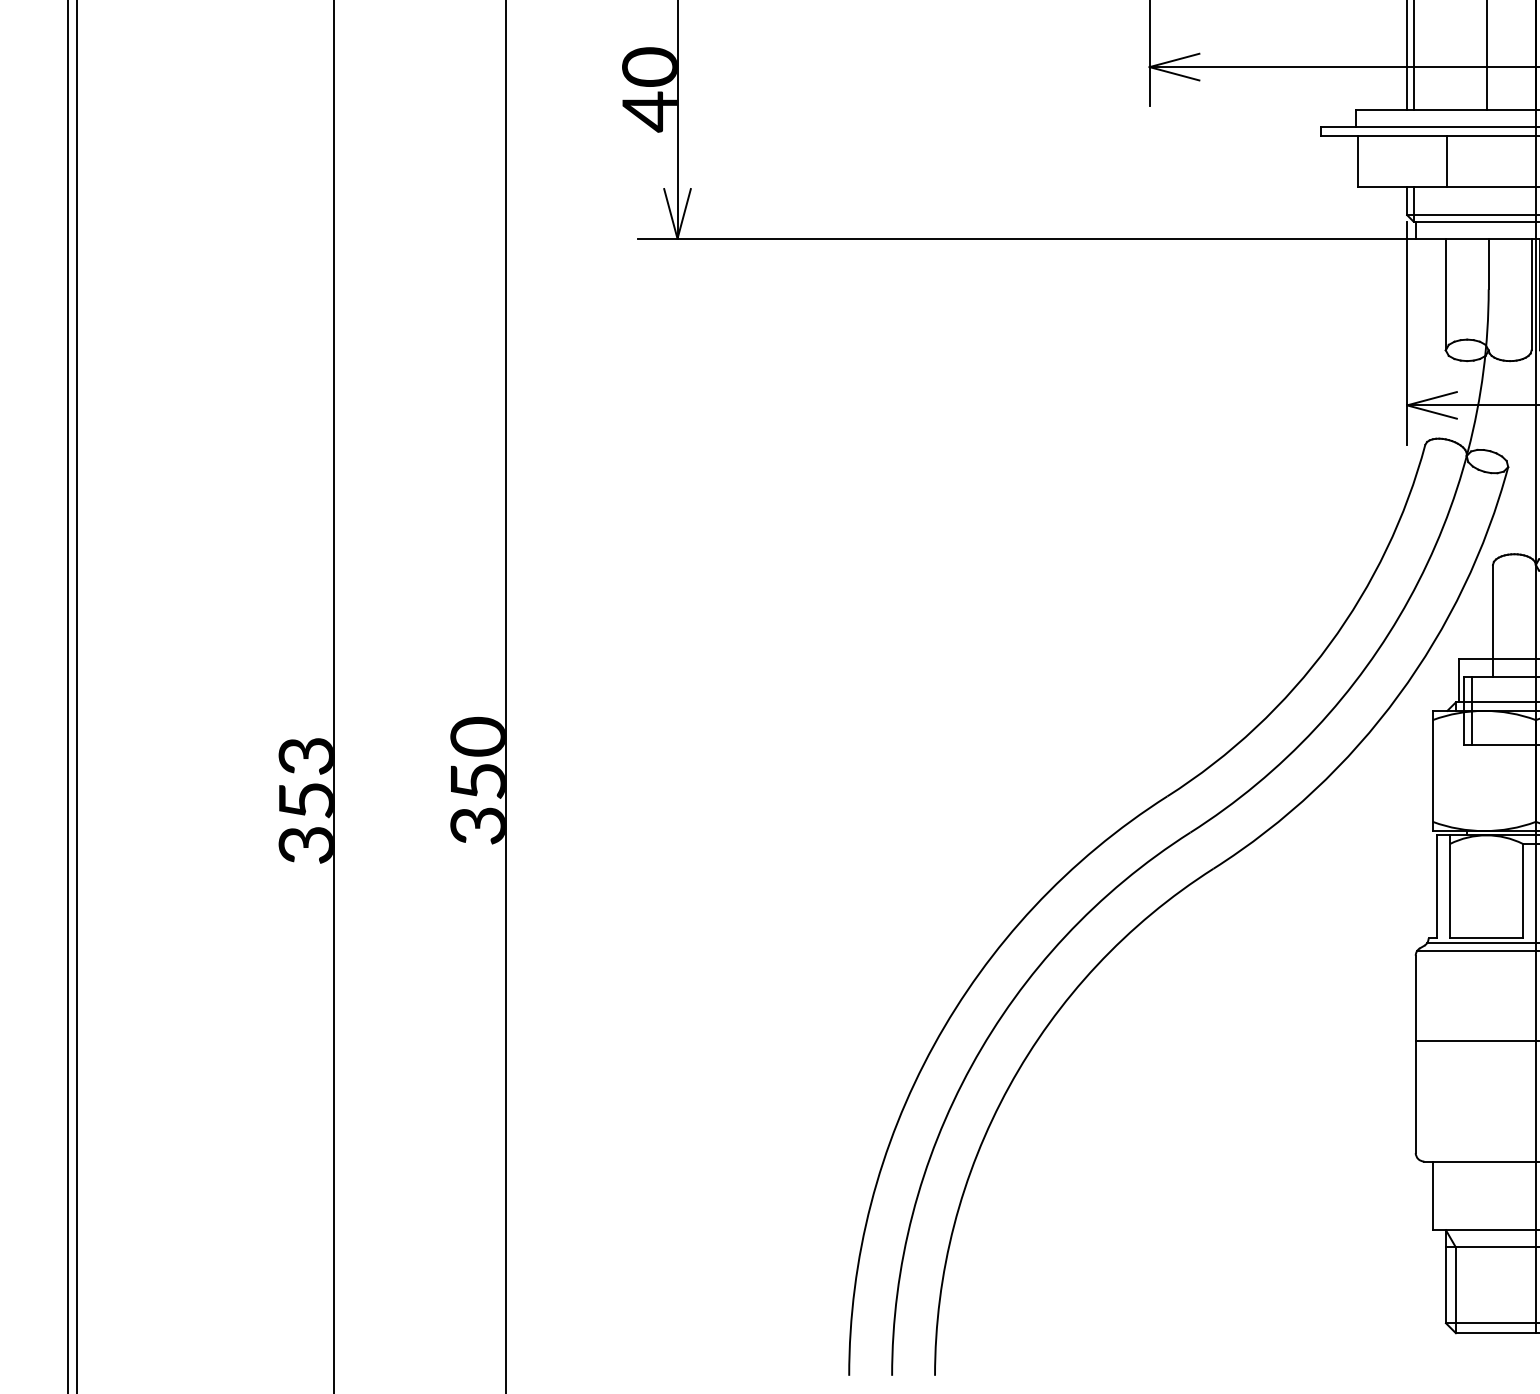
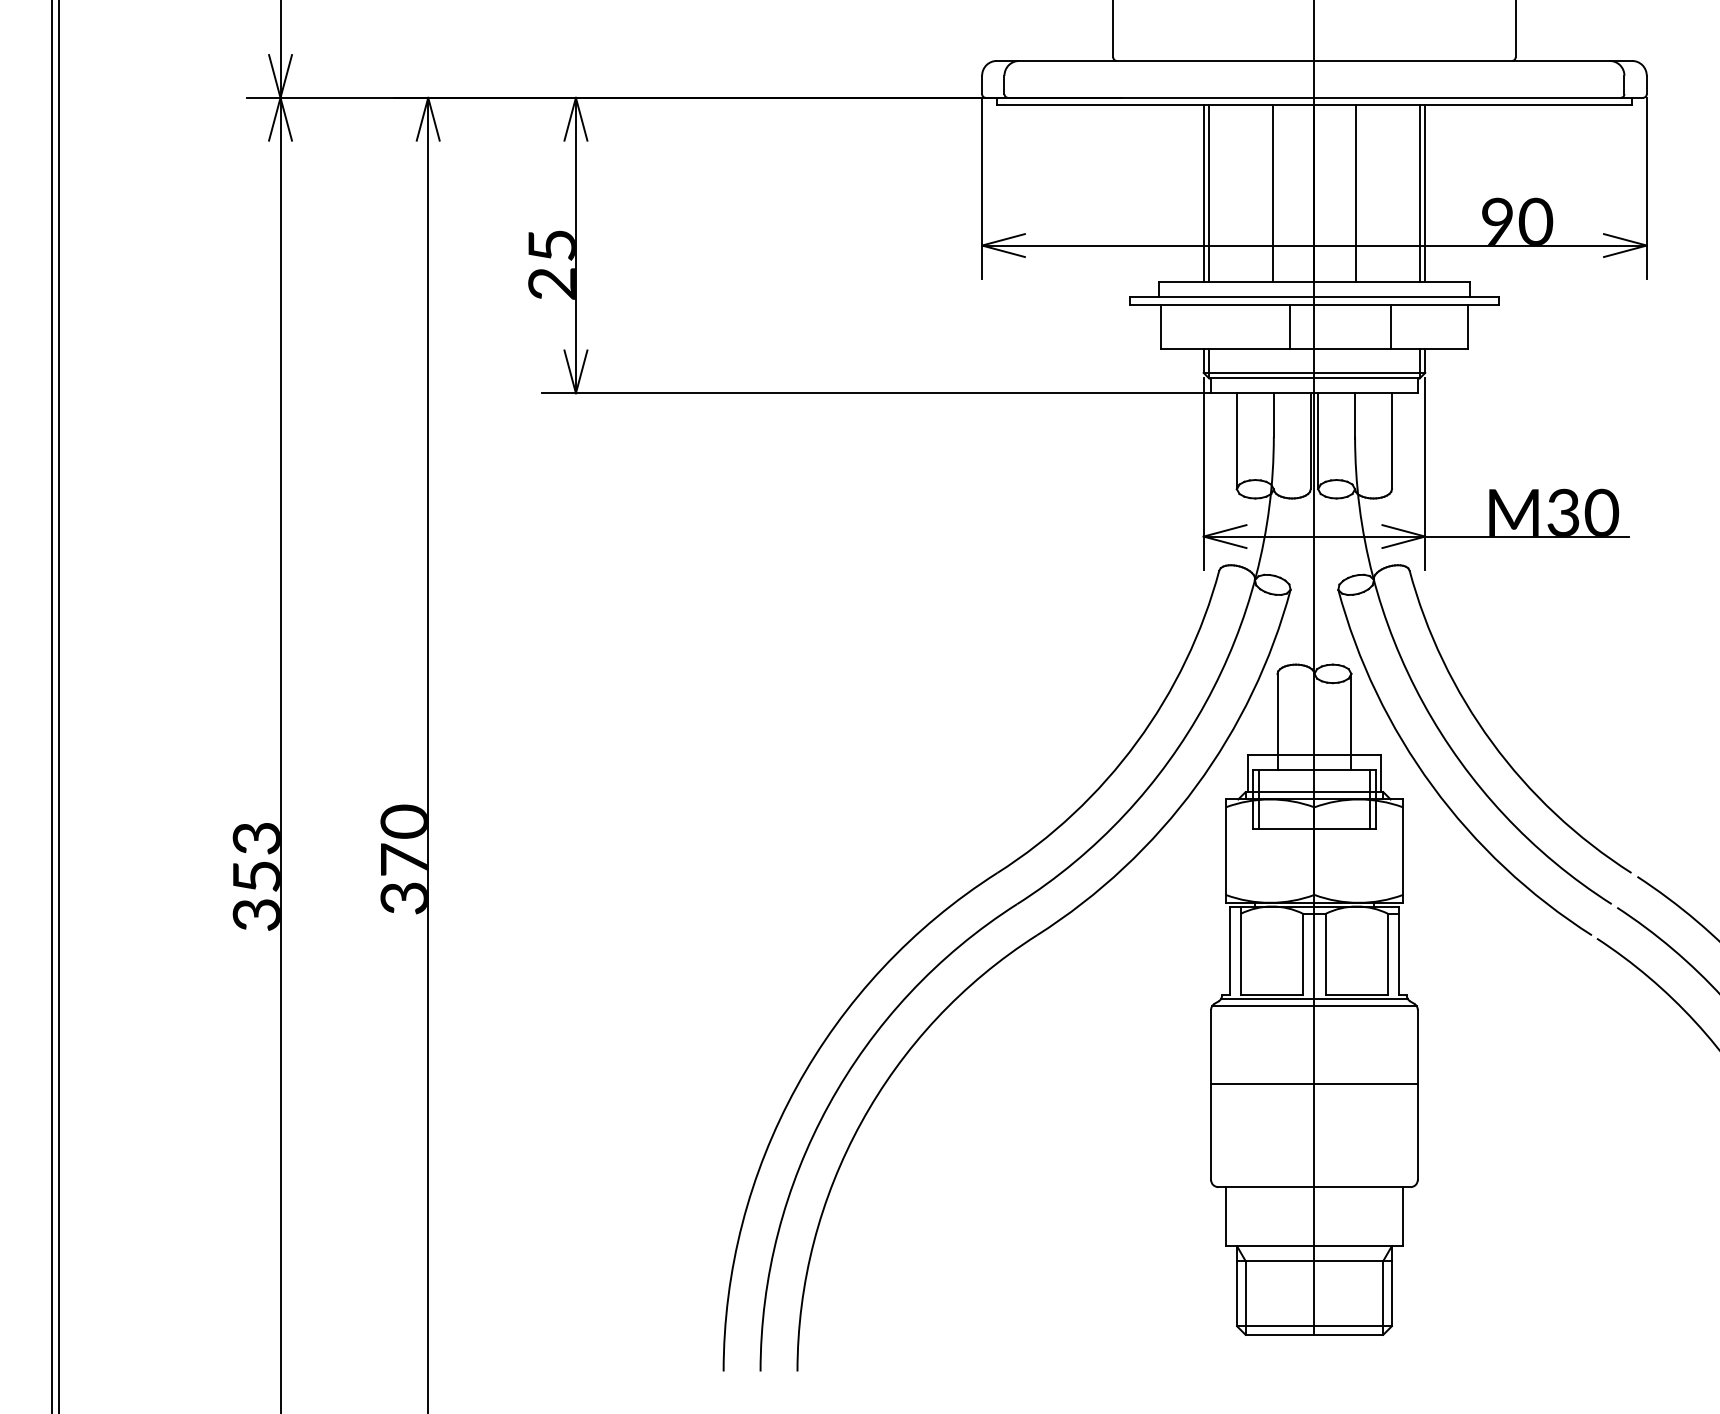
text: (649, 90) -> (551, 265), 40 -> 25
line: (1446, 161) -> (1289, 326), moved
text: (477, 780) -> (403, 859), 350 -> 370

